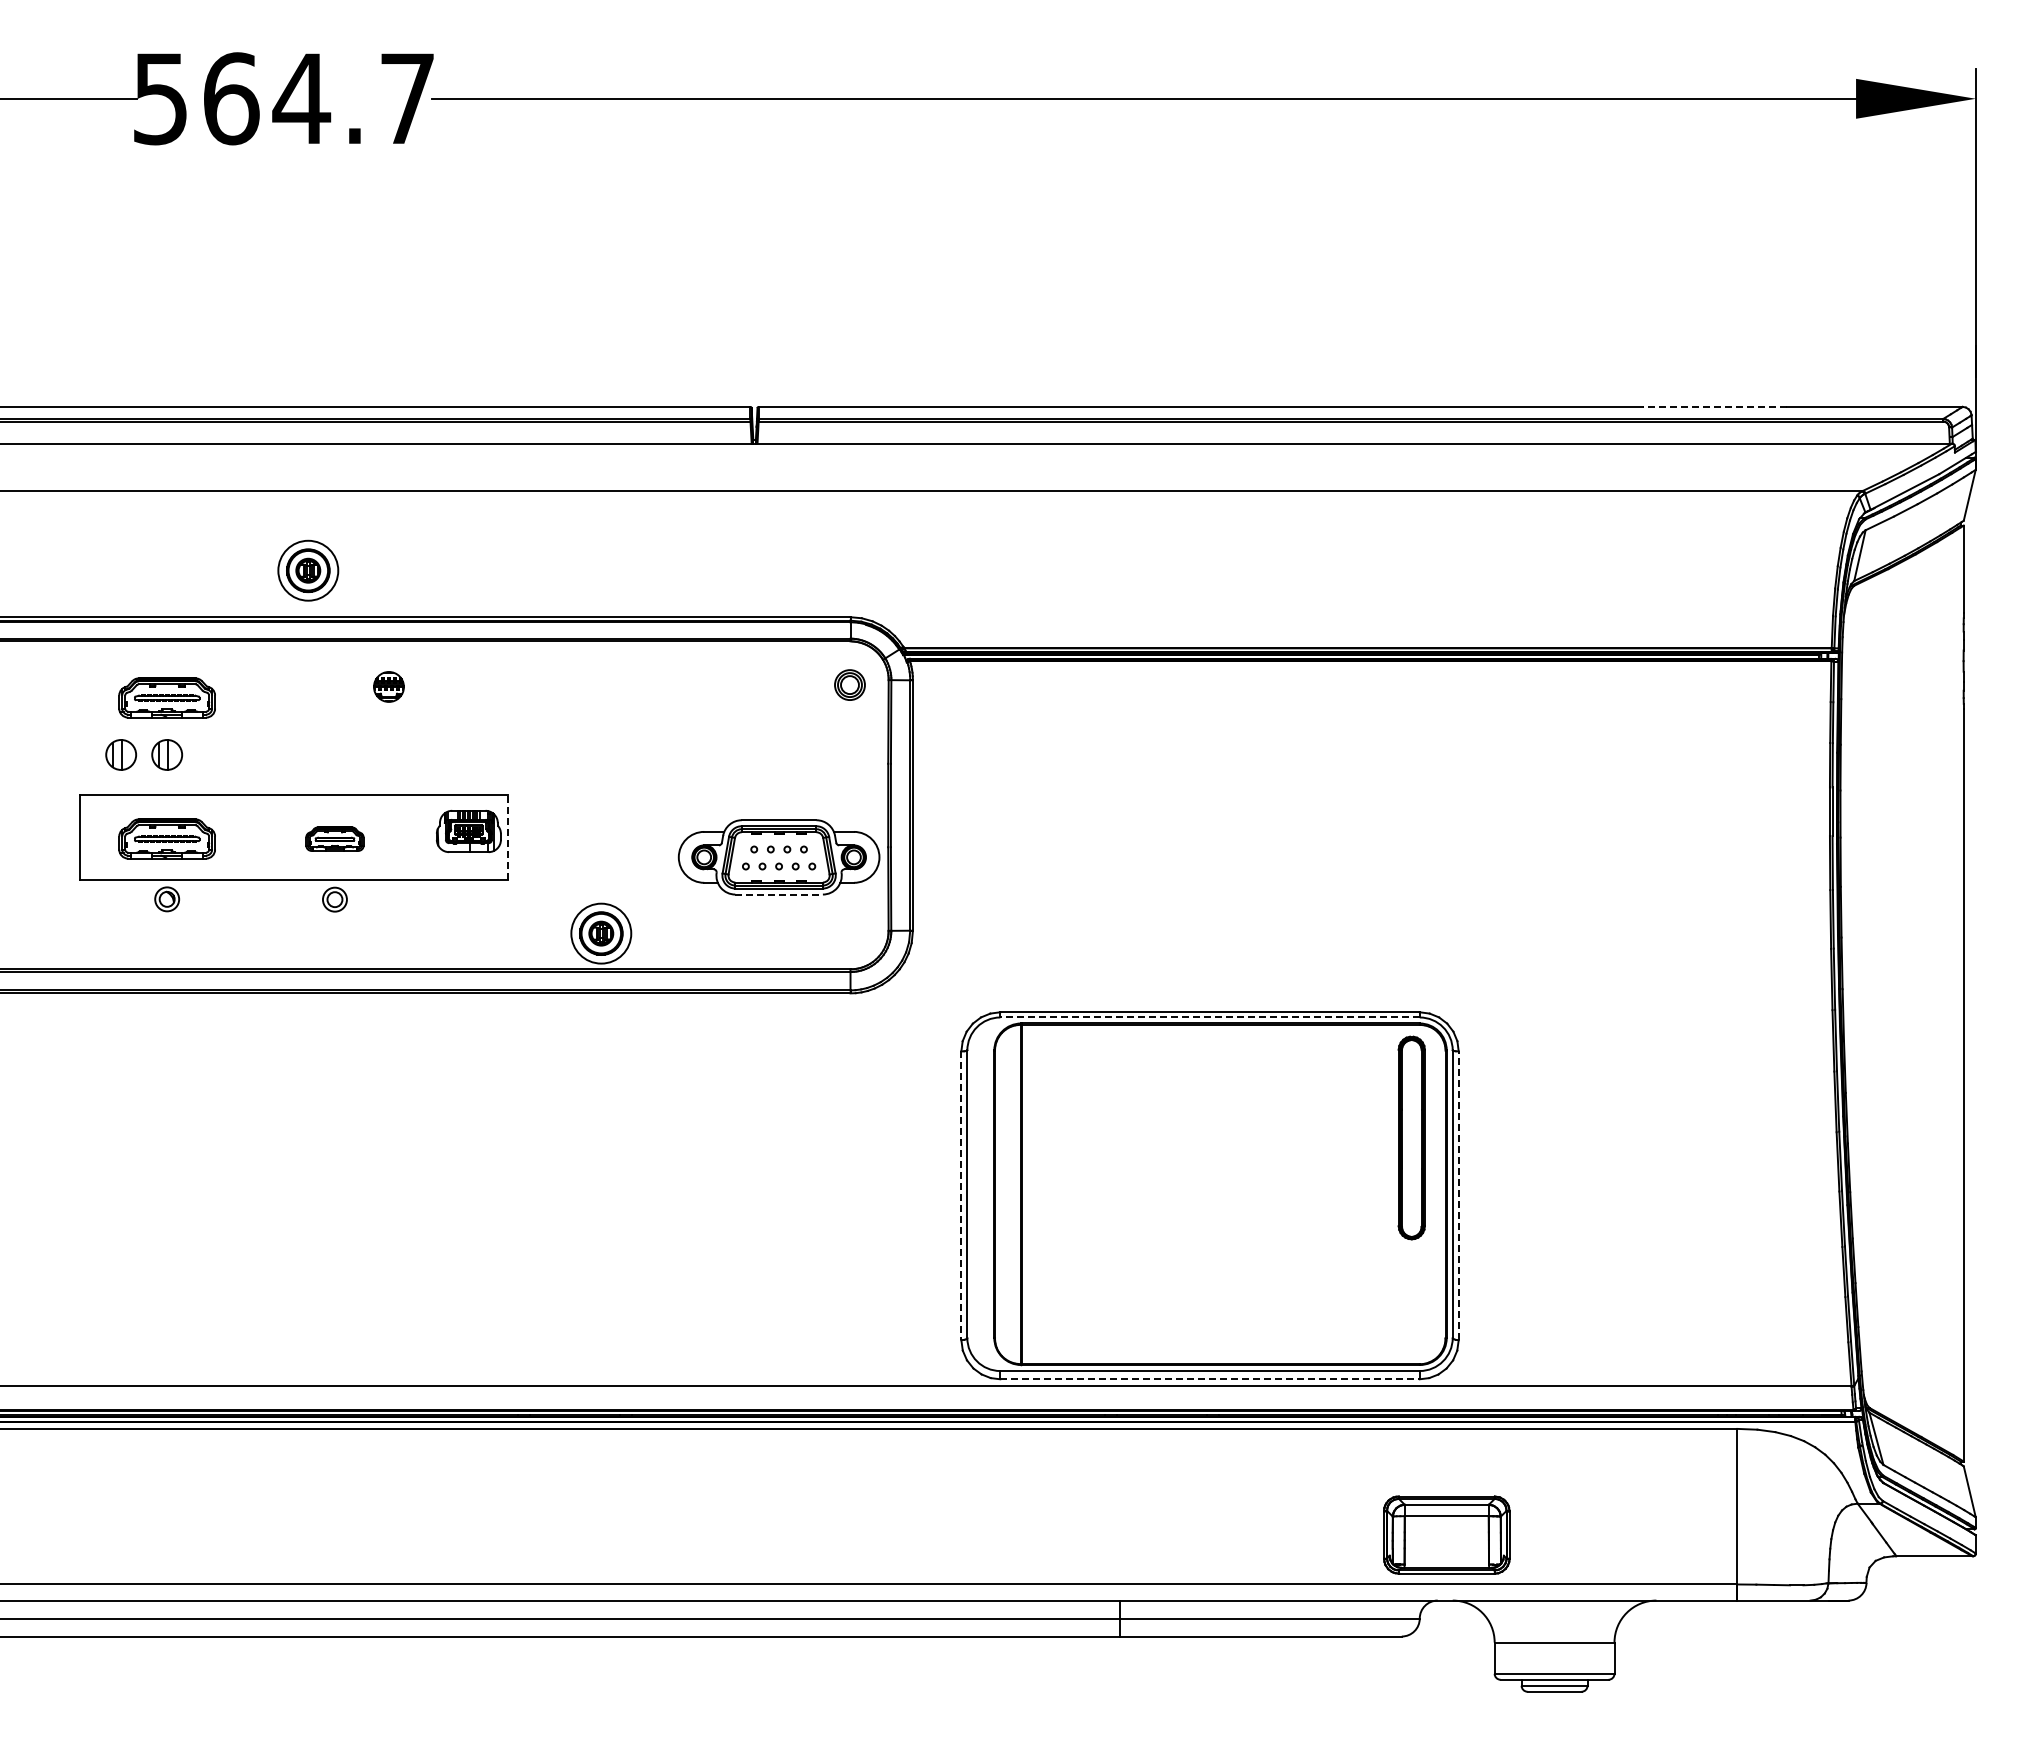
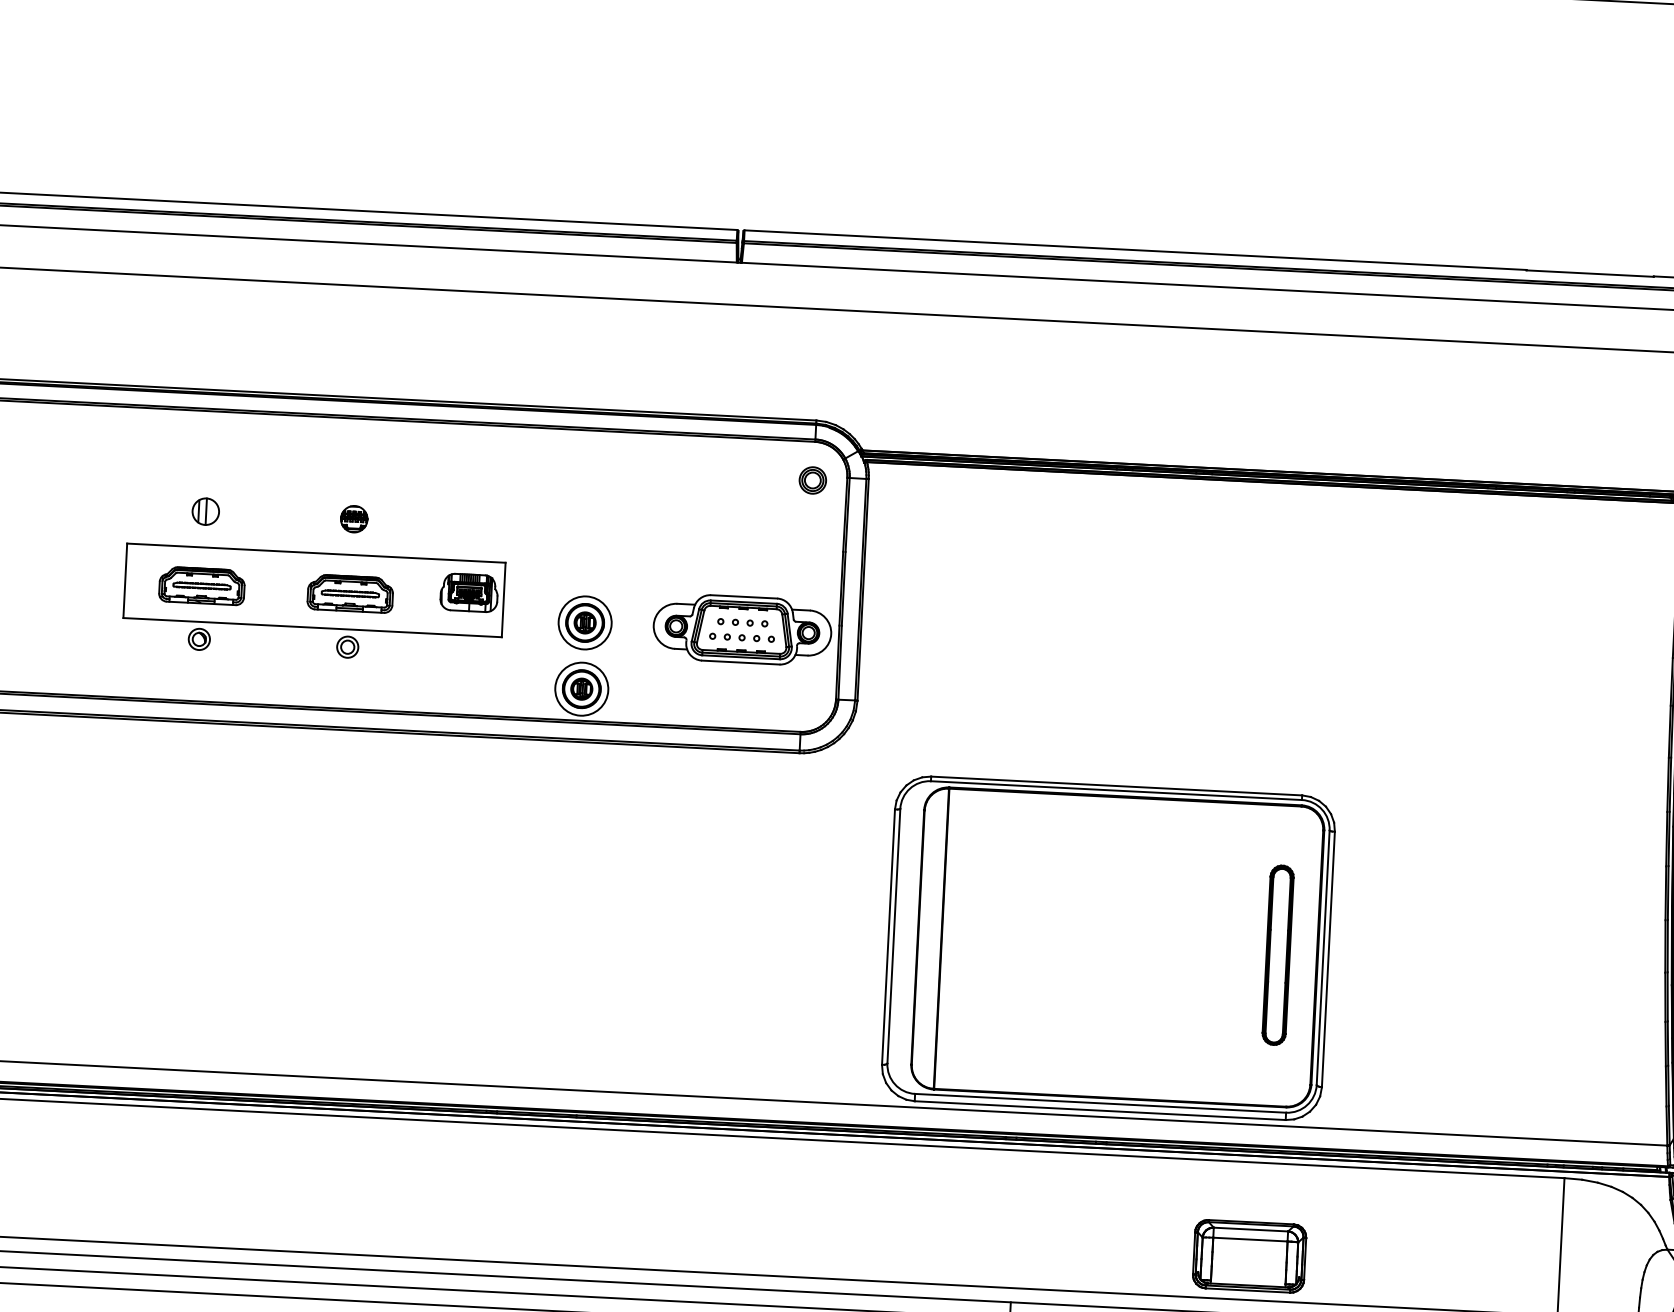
line: (1714, 407) -> (1589, 273), dashed -> solid
part: (308, 570) -> (585, 622), moved
part: (388, 686) -> (353, 518), moved
part: (166, 697) -> (207, 460), removed
part: (121, 754) -> (165, 509), removed
line: (508, 837) -> (504, 600), dashed -> solid
part: (334, 838) -> (350, 593), size x1.67
line: (779, 894) -> (741, 662), dashed -> solid
line: (1210, 1017) -> (1116, 790), dashed -> solid
part: (1411, 1137) -> (1277, 954), moved
line: (1458, 1195) -> (1328, 959), dashed -> solid
line: (961, 1196) -> (888, 937), dashed -> solid
line: (1210, 1379) -> (1100, 1110), dashed -> solid
part: (1446, 1534) -> (1249, 1255), moved

